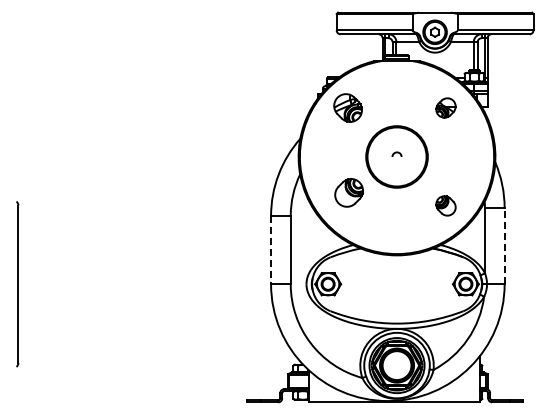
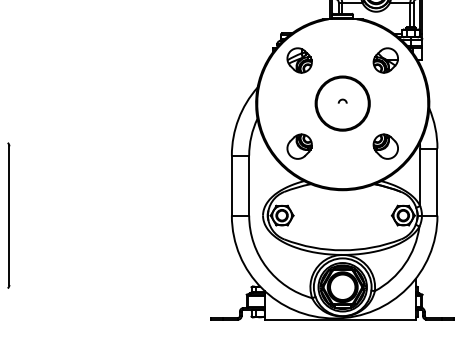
part: (445, 107) -> (385, 60), size x1.43
part: (348, 192) -> (299, 146), moved
part: (445, 205) -> (385, 146), size x1.43
line: (504, 245) -> (437, 181), dashed -> solid
line: (271, 250) -> (232, 185), dashed -> solid

